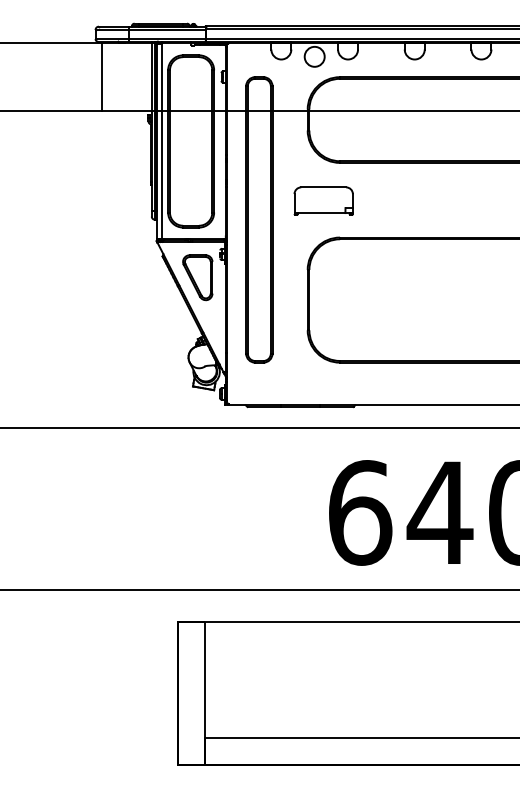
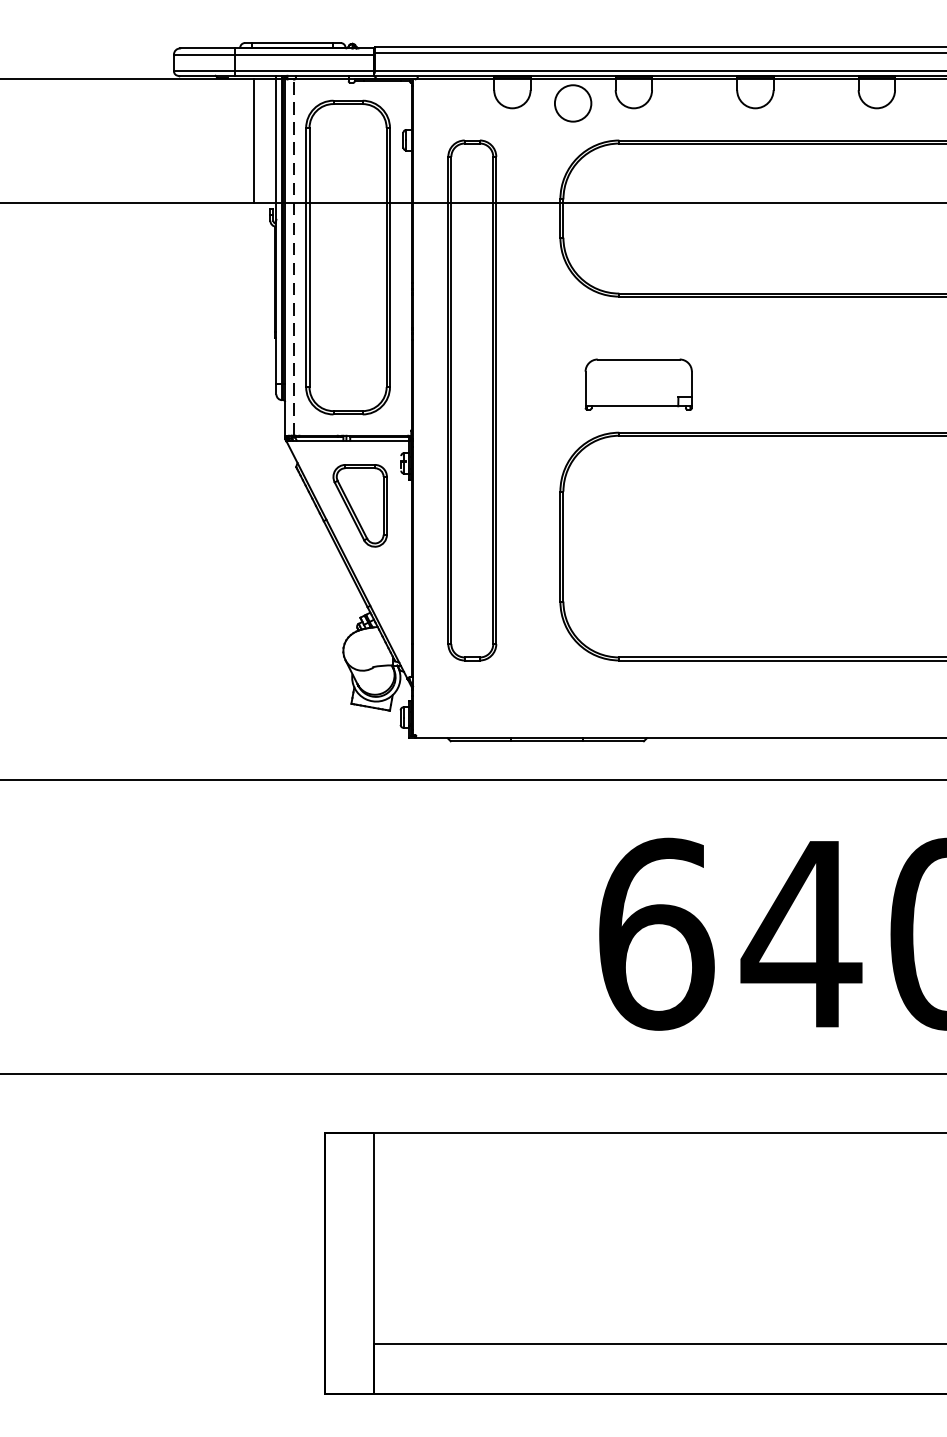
line: (101, 77) -> (254, 141), moved
line: (161, 141) -> (294, 257), solid -> dashed
part: (323, 200) -> (638, 383), moved

